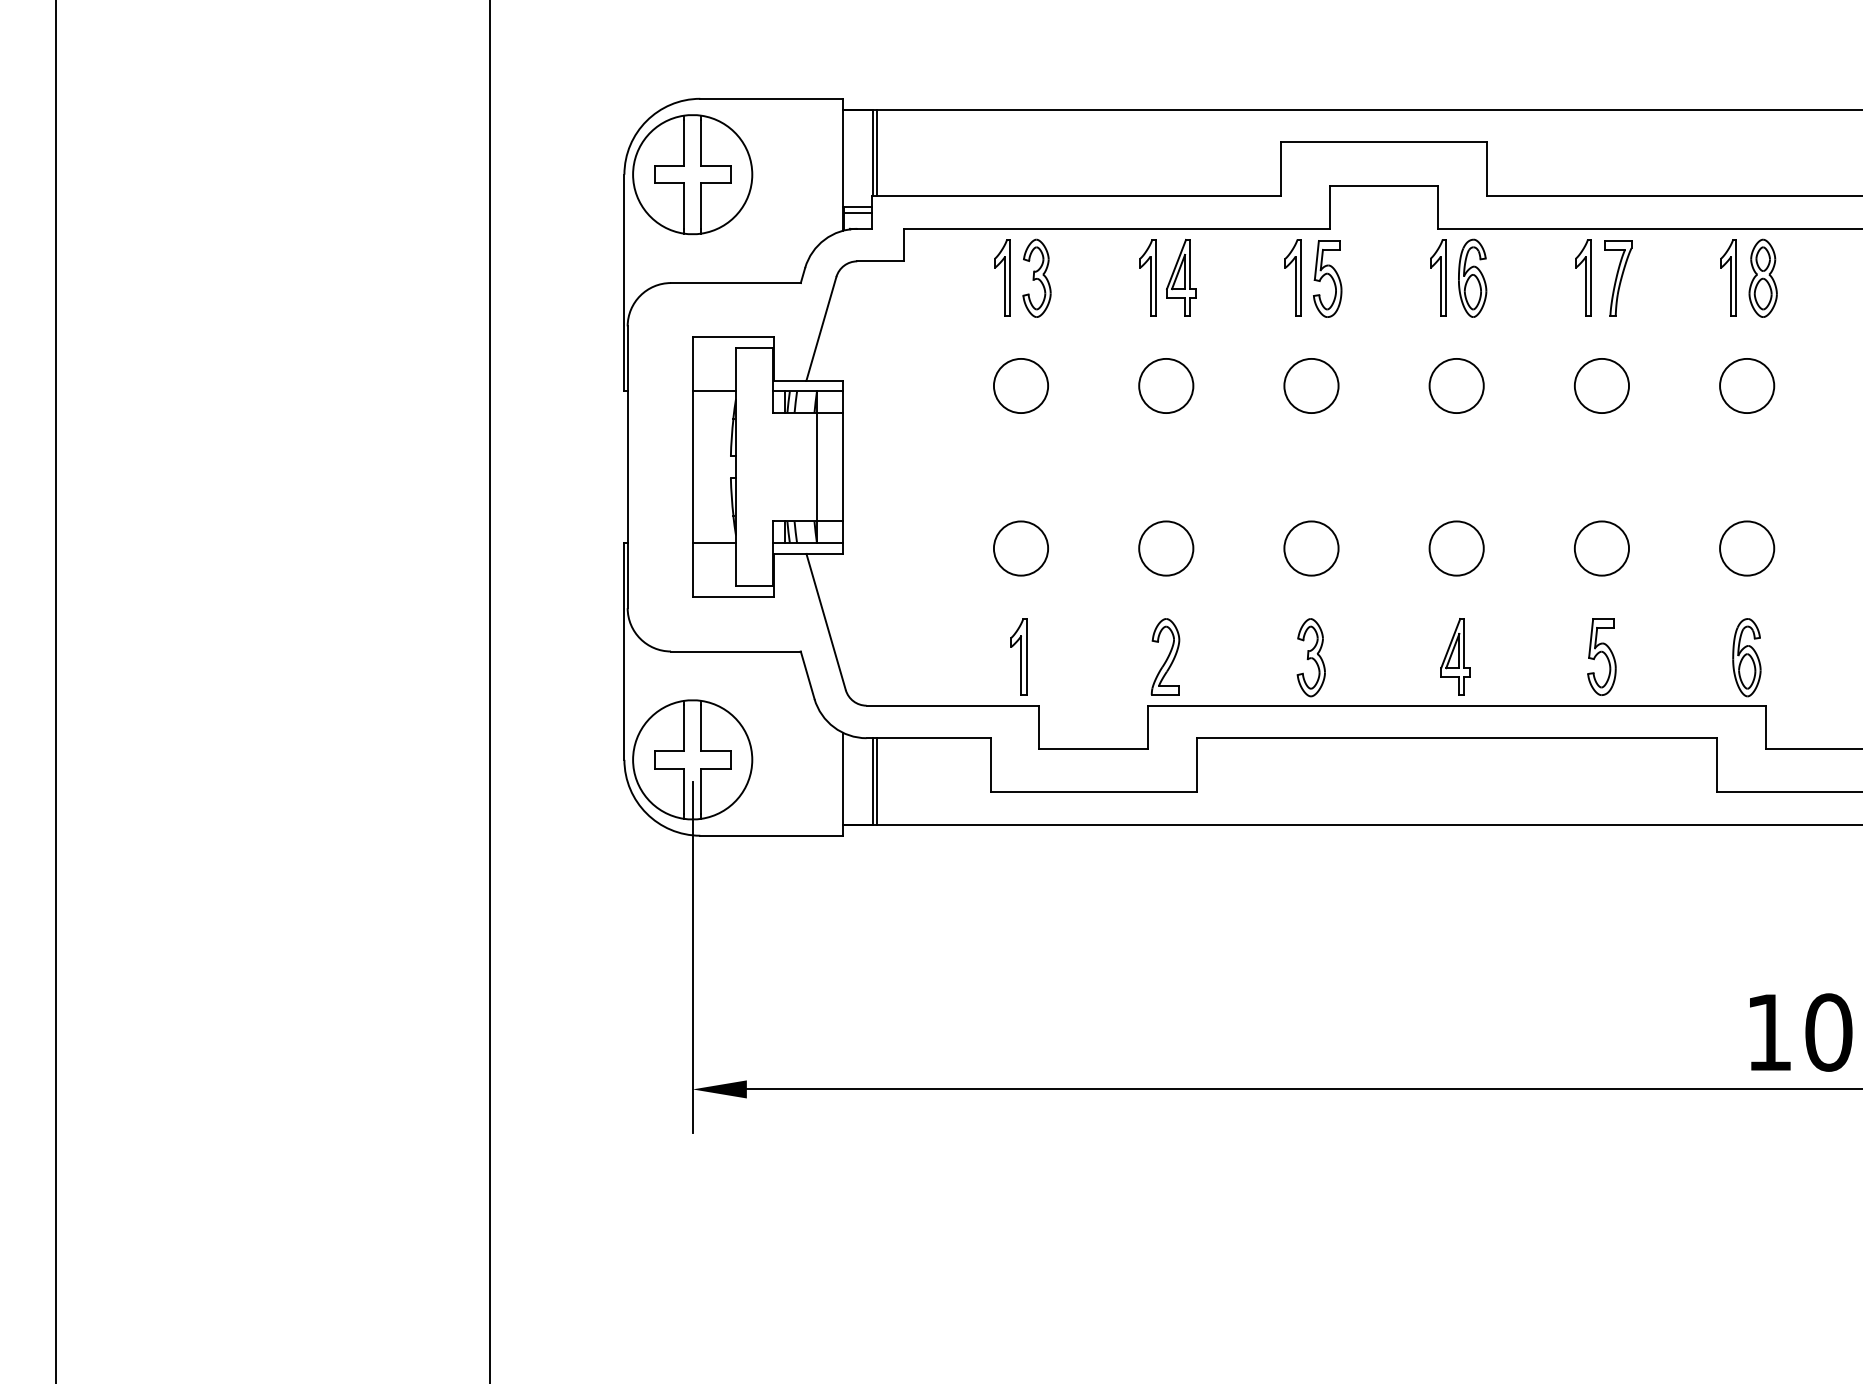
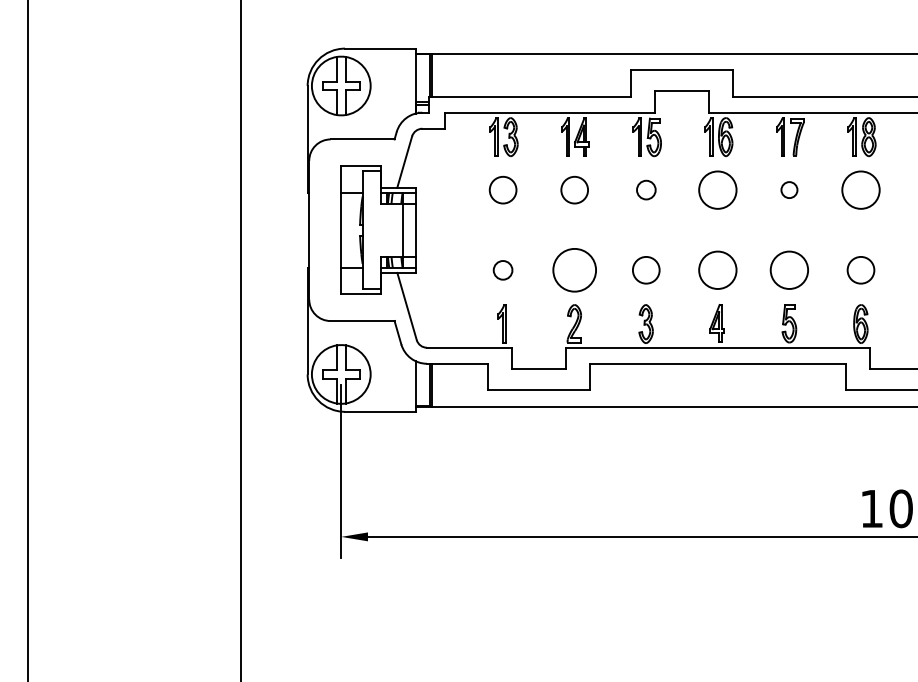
circle: (1311, 384) -> (646, 189), size x0.7
circle: (1455, 384) -> (717, 189), size x1.4
circle: (1602, 384) -> (789, 189), size x0.6
circle: (1746, 384) -> (860, 189), size x1.4
circle: (1165, 546) -> (574, 269), size x1.6
circle: (1455, 546) -> (717, 269), size x1.4
circle: (1602, 546) -> (789, 269), size x1.4
circle: (1019, 548) -> (502, 270), size x0.7

